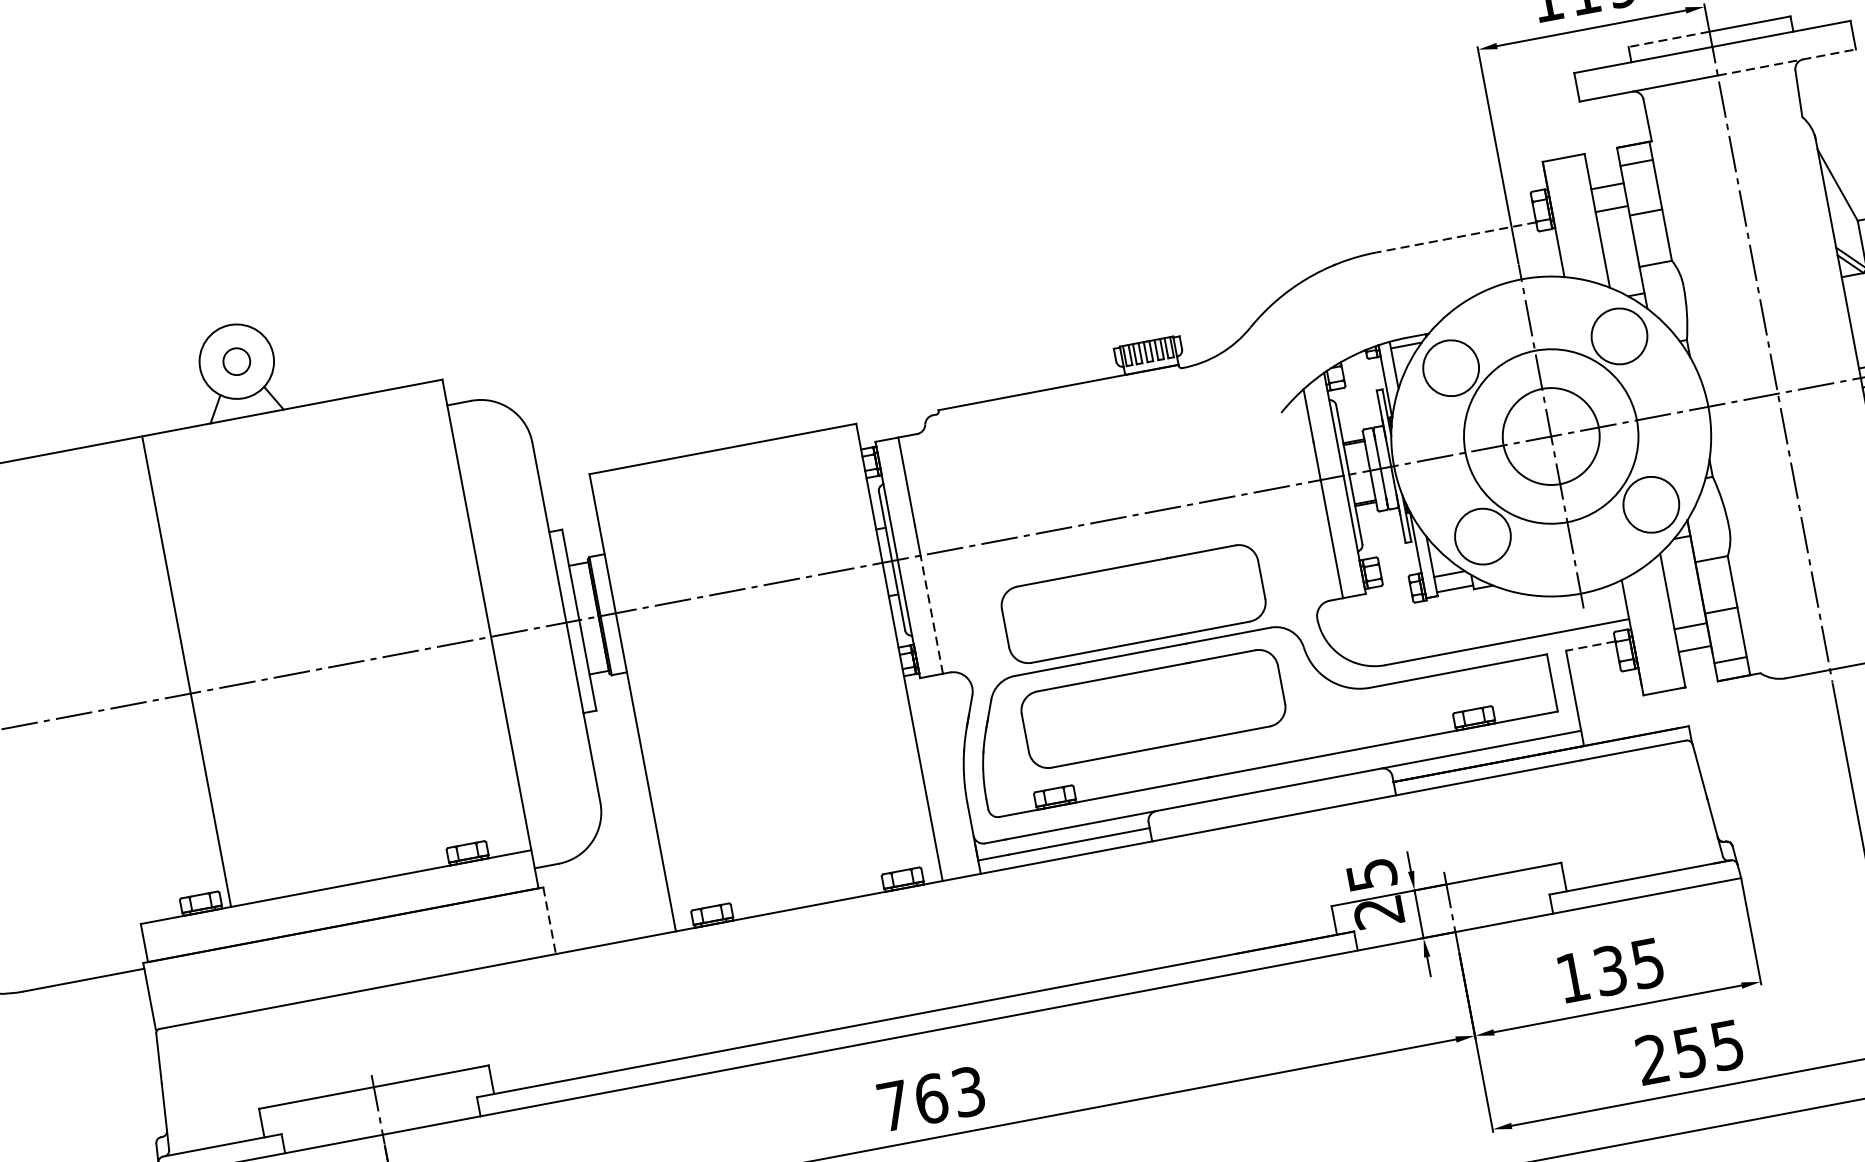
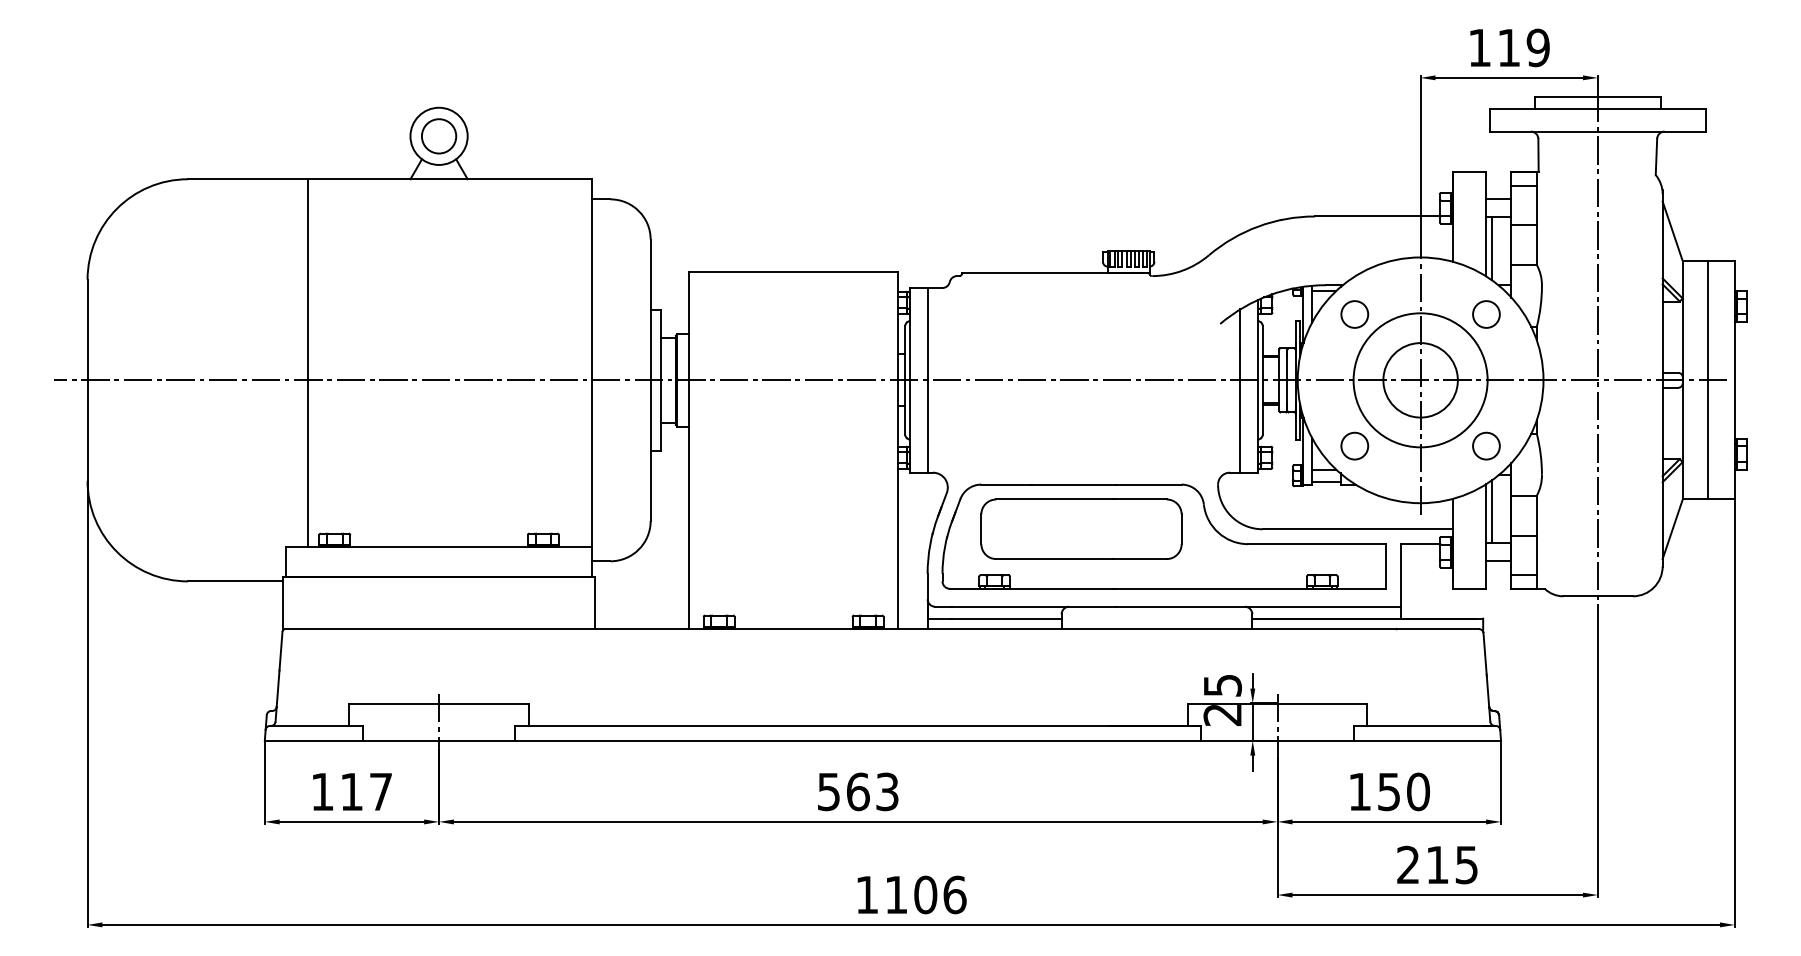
line: (1669, 39) -> (1566, 97), dashed -> solid
line: (1786, 62) -> (1651, 131), dashed -> solid
line: (1455, 237) -> (1376, 216), dashed -> solid
line: (1611, 250) -> (1492, 248), added
circle: (1619, 336) -> (1486, 314), size x0.62
circle: (236, 362) -> (438, 136), size x1.67
circle: (1450, 368) -> (1354, 314), size x0.62
circle: (1651, 503) -> (1486, 445), size x0.62
circle: (1482, 535) -> (1354, 445), size x0.62
line: (1674, 586) -> (1492, 511), added
part: (1133, 603) -> (1081, 446), removed
line: (931, 614) -> (927, 426), dashed -> solid
line: (1590, 646) -> (1420, 544), dashed -> solid
line: (187, 671) -> (308, 363), moved
line: (549, 921) -> (595, 603), dashed -> solid
text: (1628, 966) -> (1403, 791), 135 -> 150
text: (1690, 1053) -> (1437, 865), 255 -> 215
text: (893, 1106) -> (828, 792), 763 -> 563

